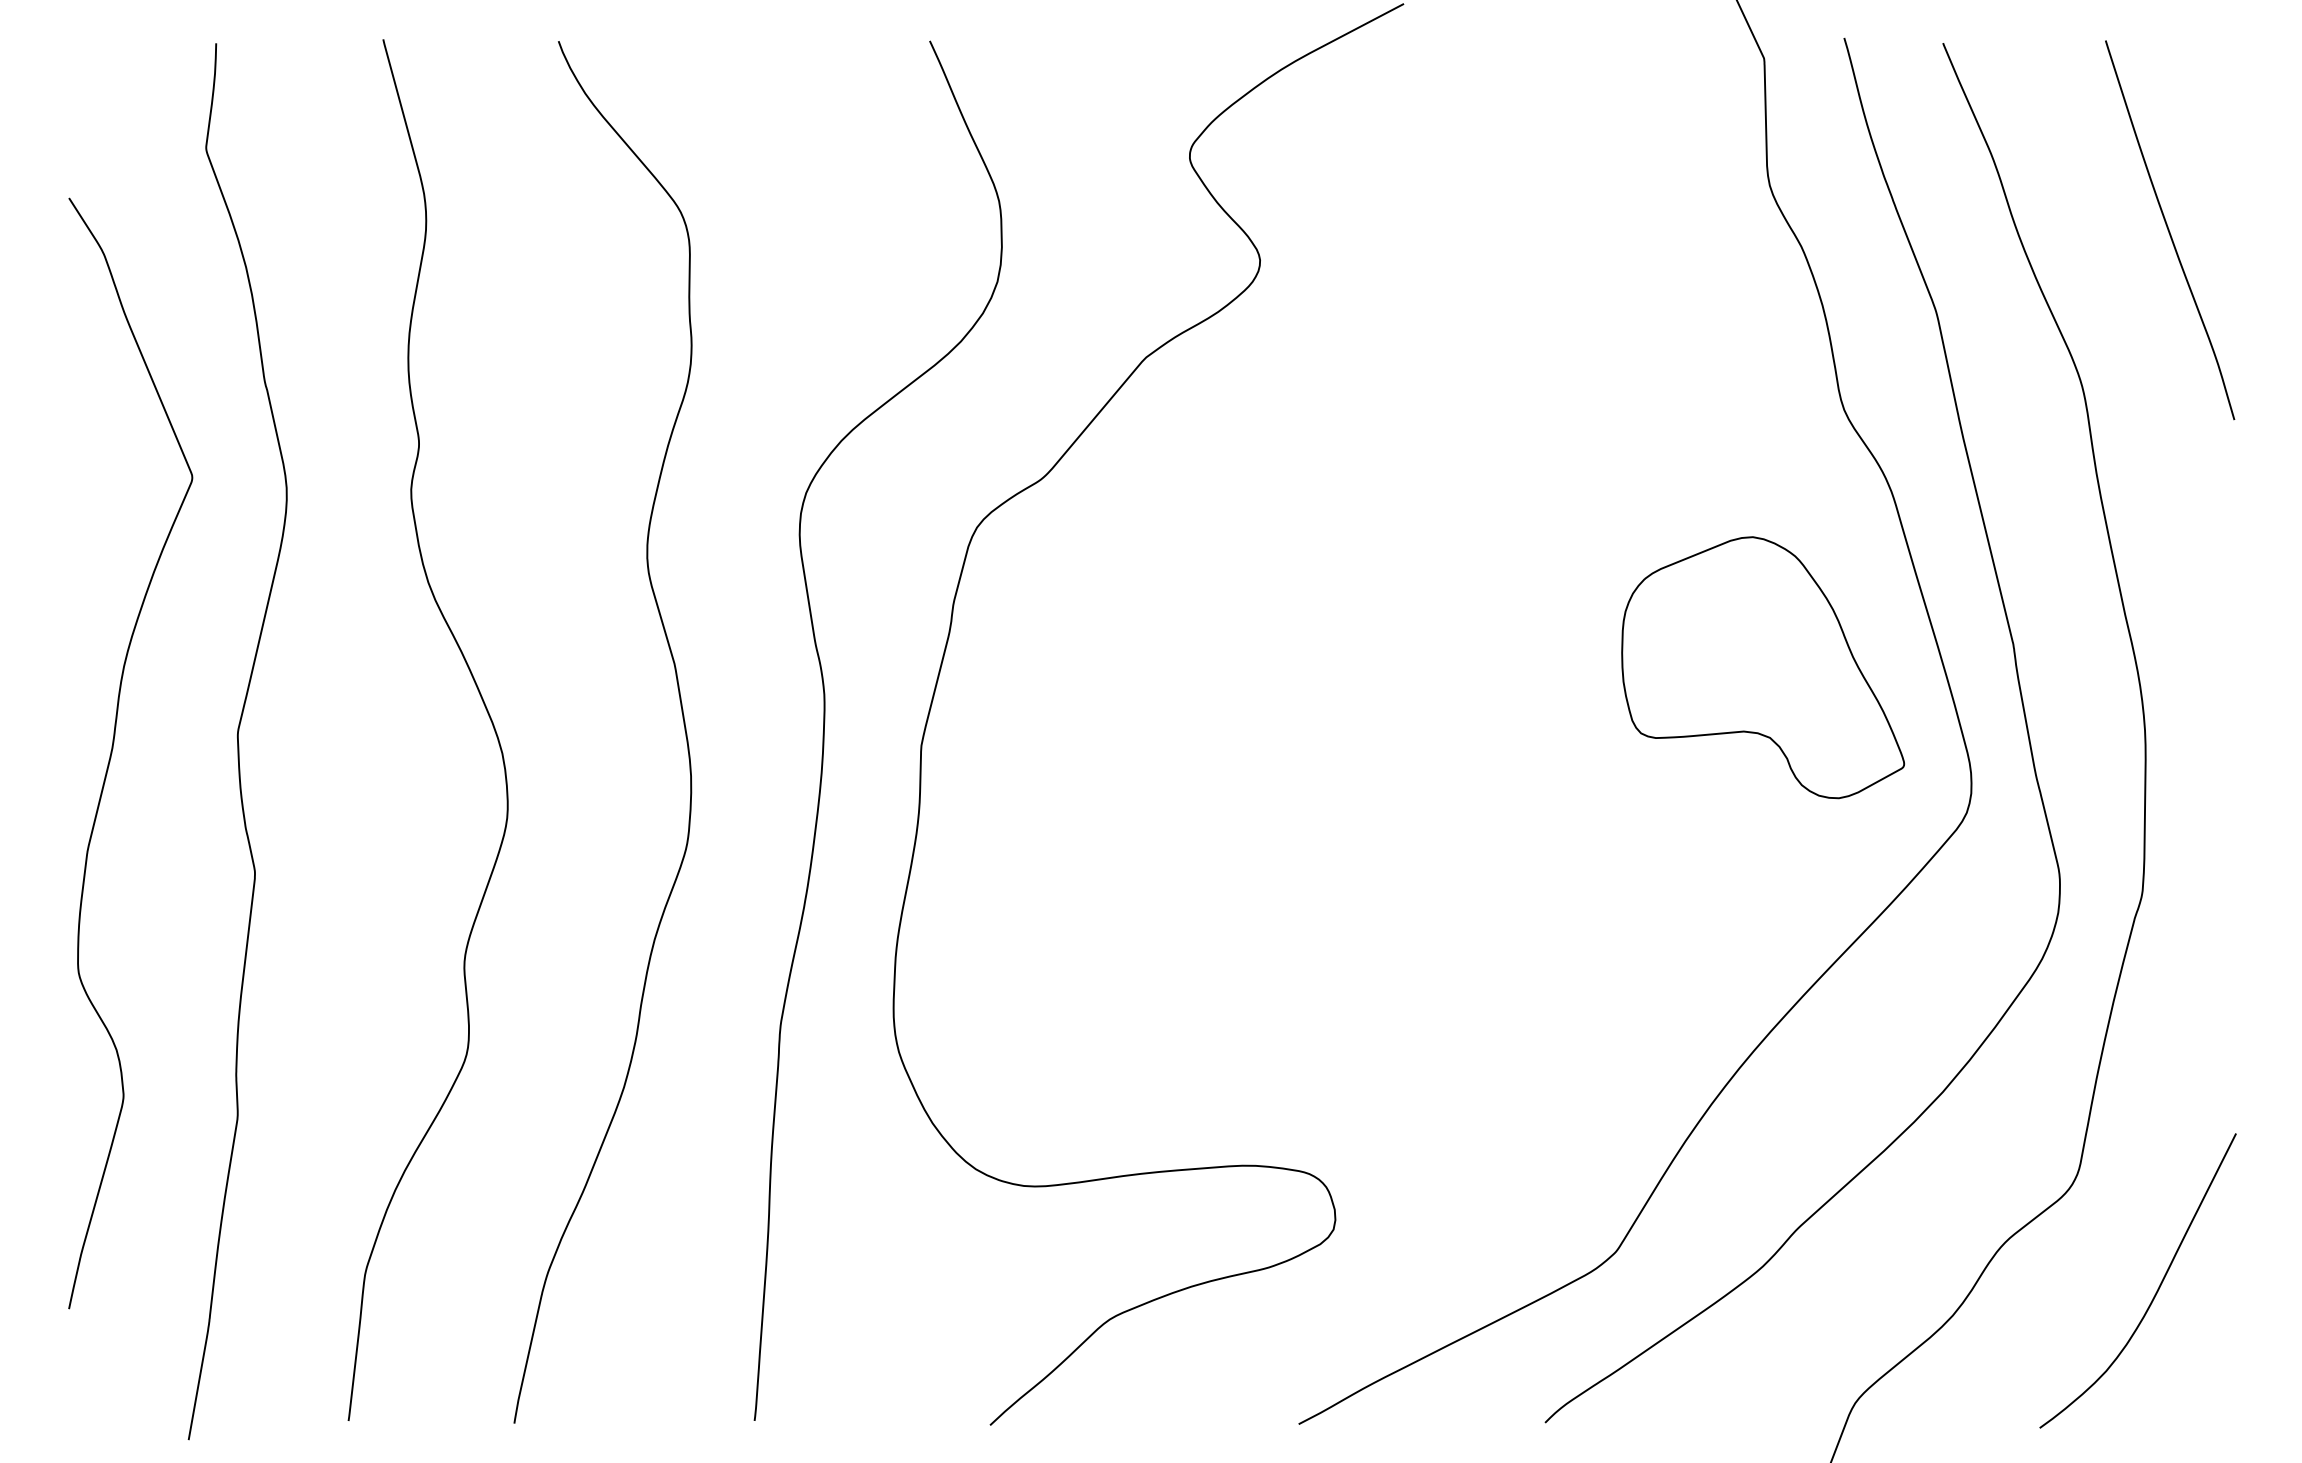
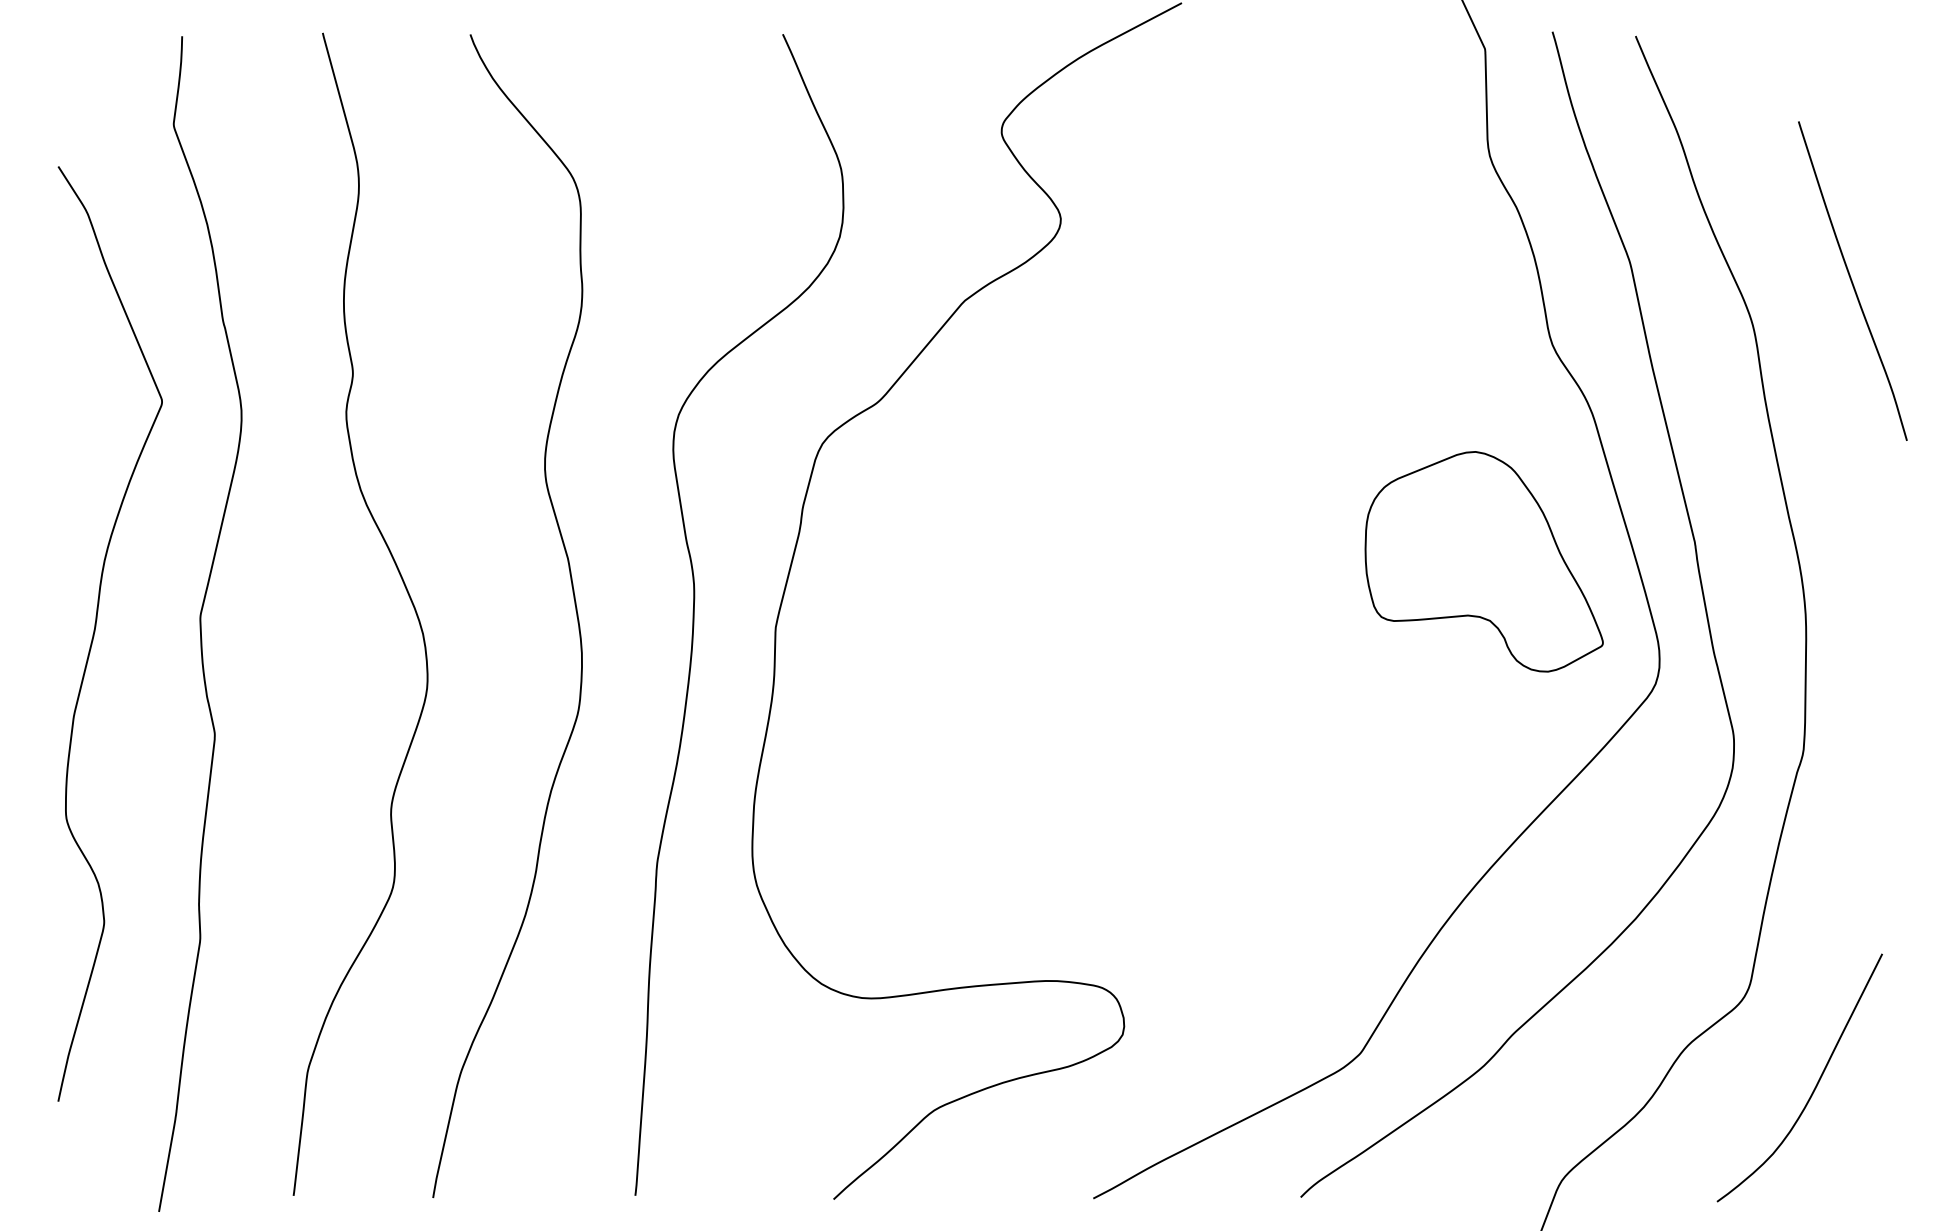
curve: (2169, 230) -> (1852, 281), moved

